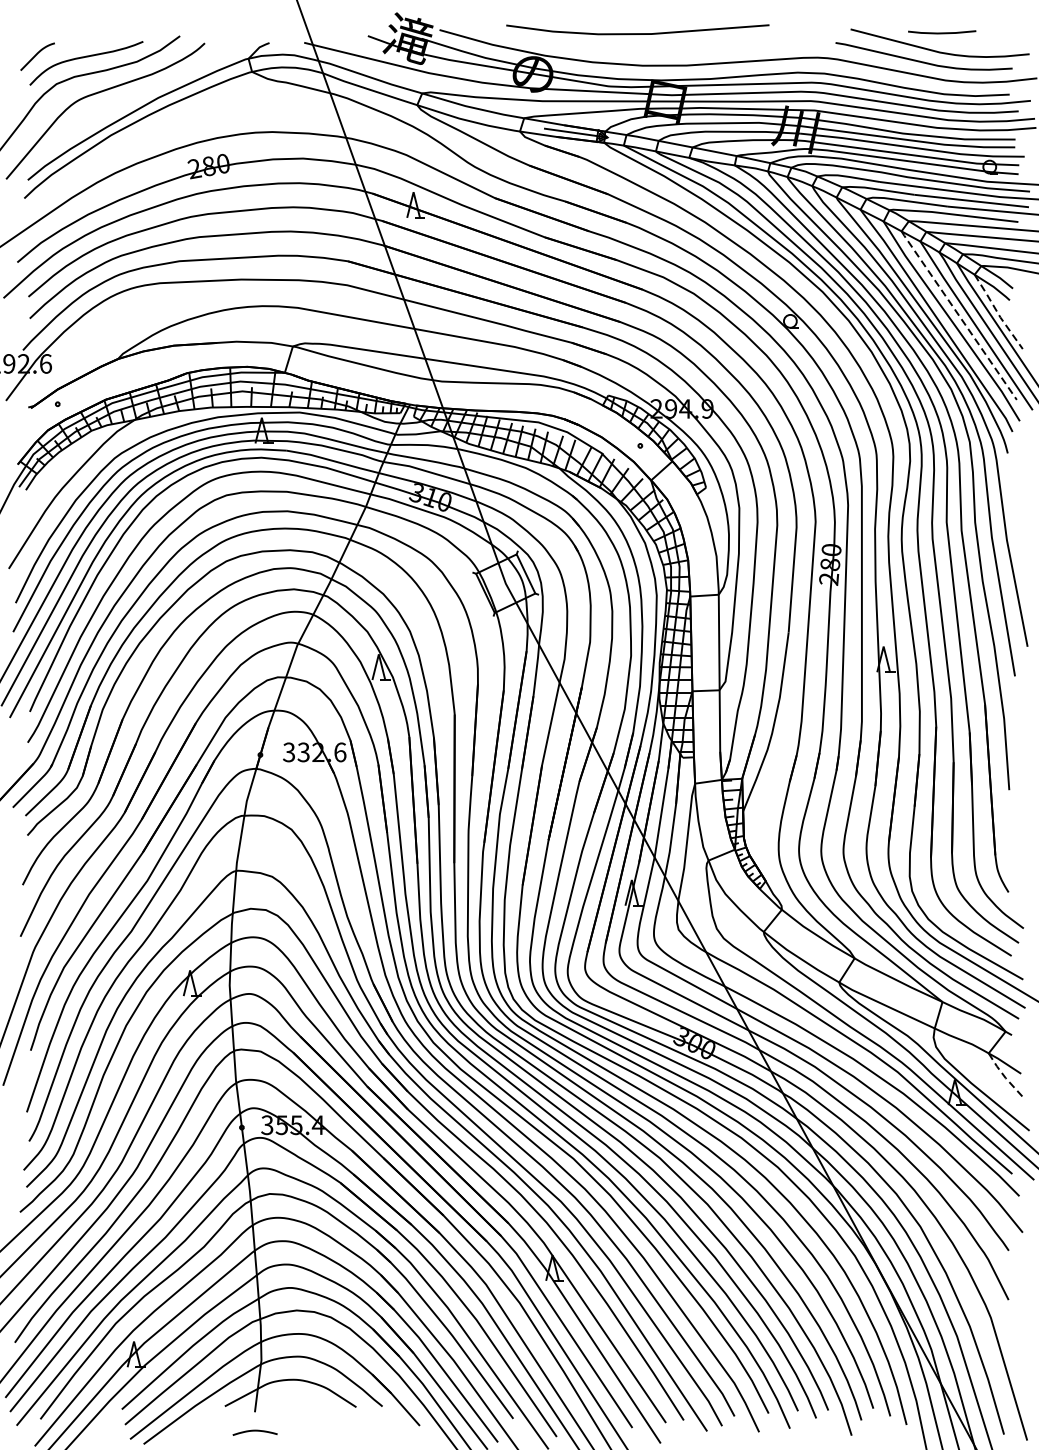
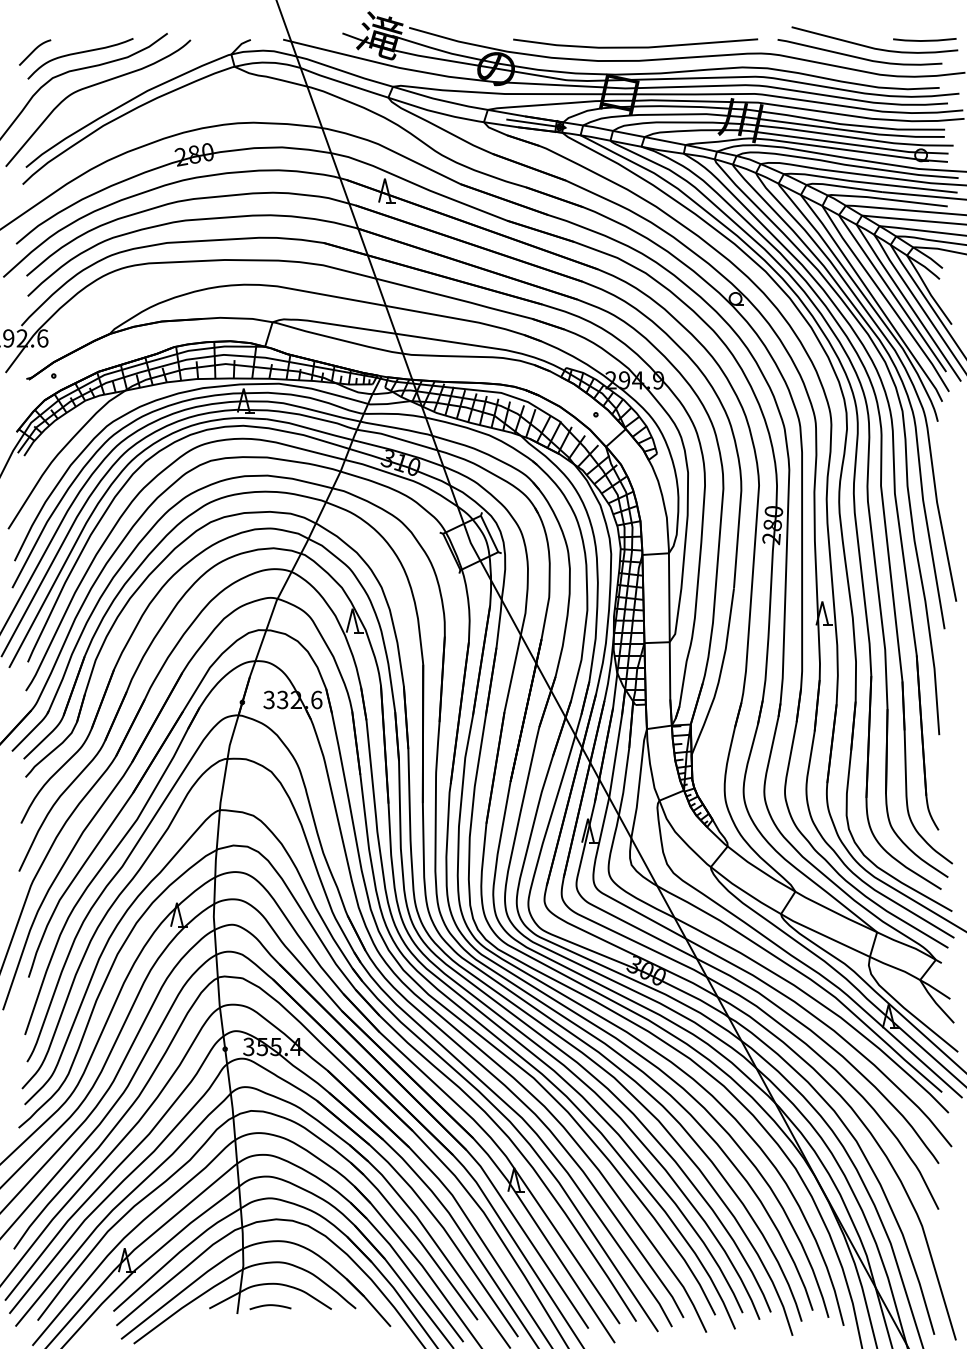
line: (637, 32) -> (635, 46), moved
line: (941, 32) -> (924, 40), moved
line: (997, 313) -> (928, 291), dashed -> solid
line: (959, 315) -> (892, 293), dashed -> solid
line: (1005, 1077) -> (935, 1002), dashed -> solid
curve: (254, 1432) -> (269, 1306), moved

